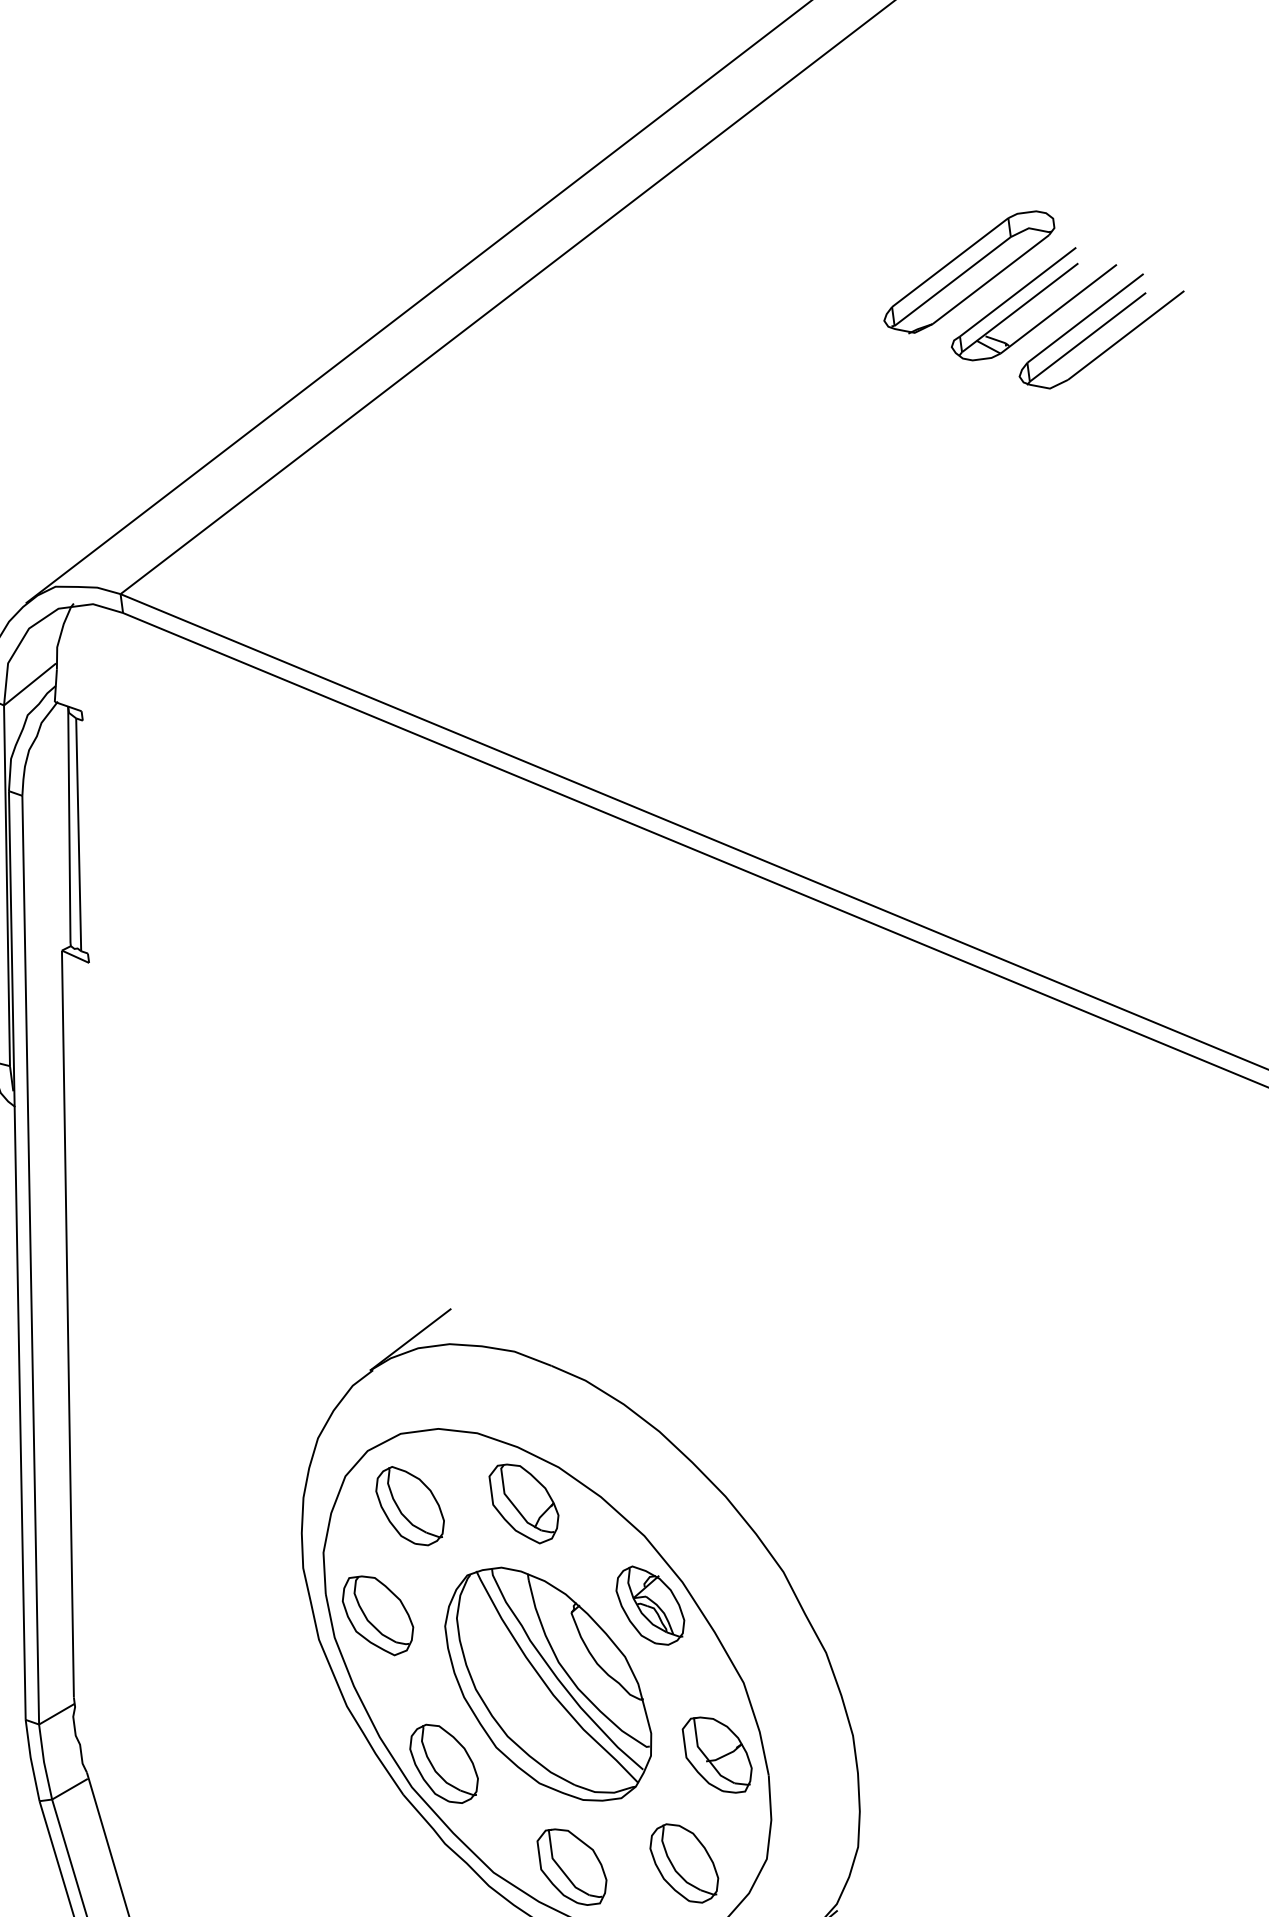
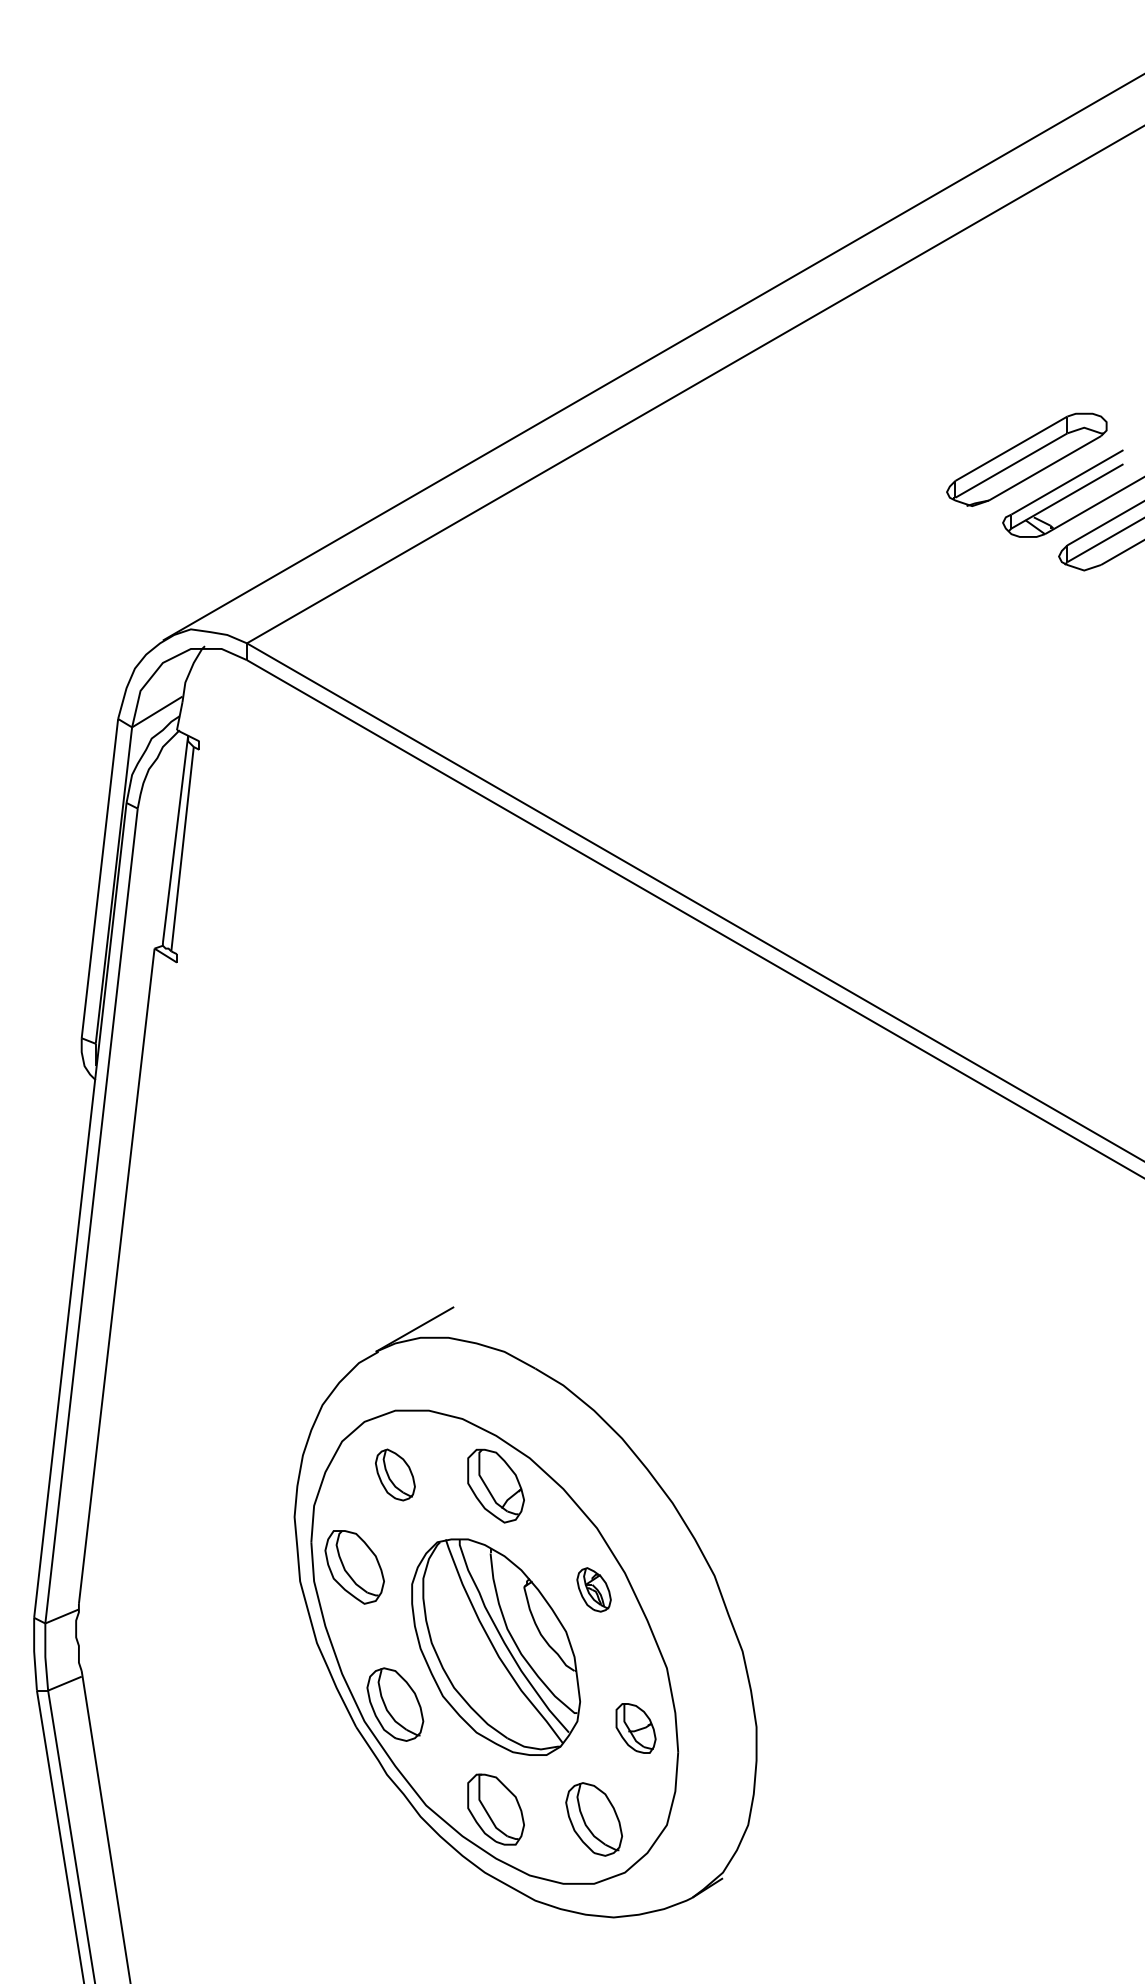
part: (410, 1505) -> (395, 1474), size x0.7
part: (649, 1605) -> (593, 1589), size x0.6
part: (717, 1755) -> (635, 1728), size x0.7

